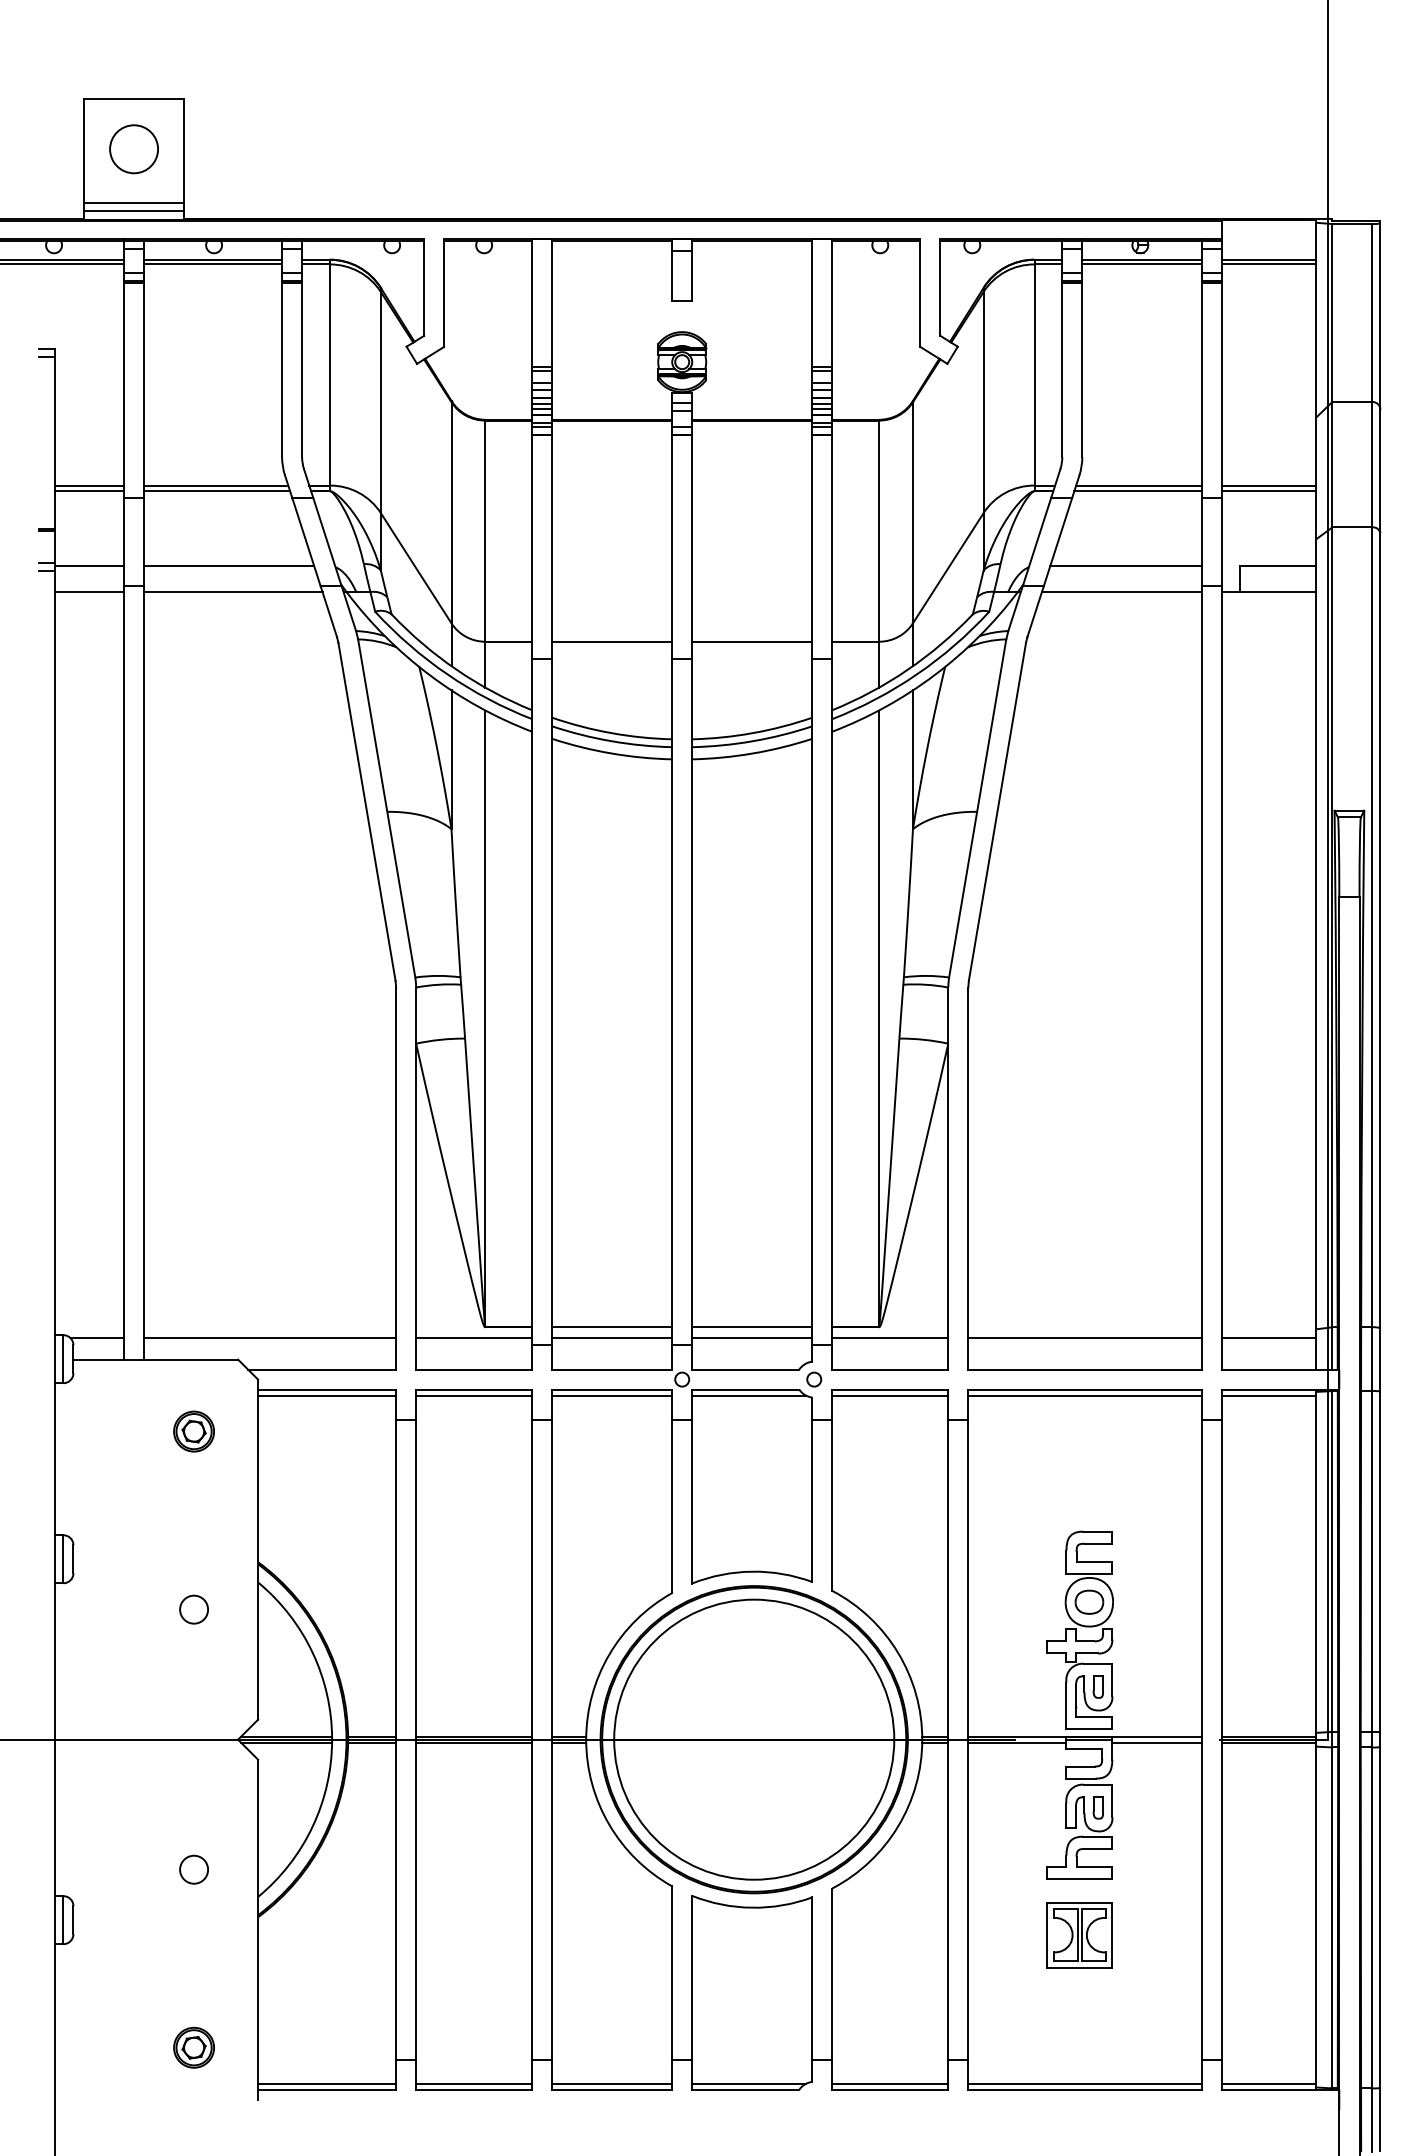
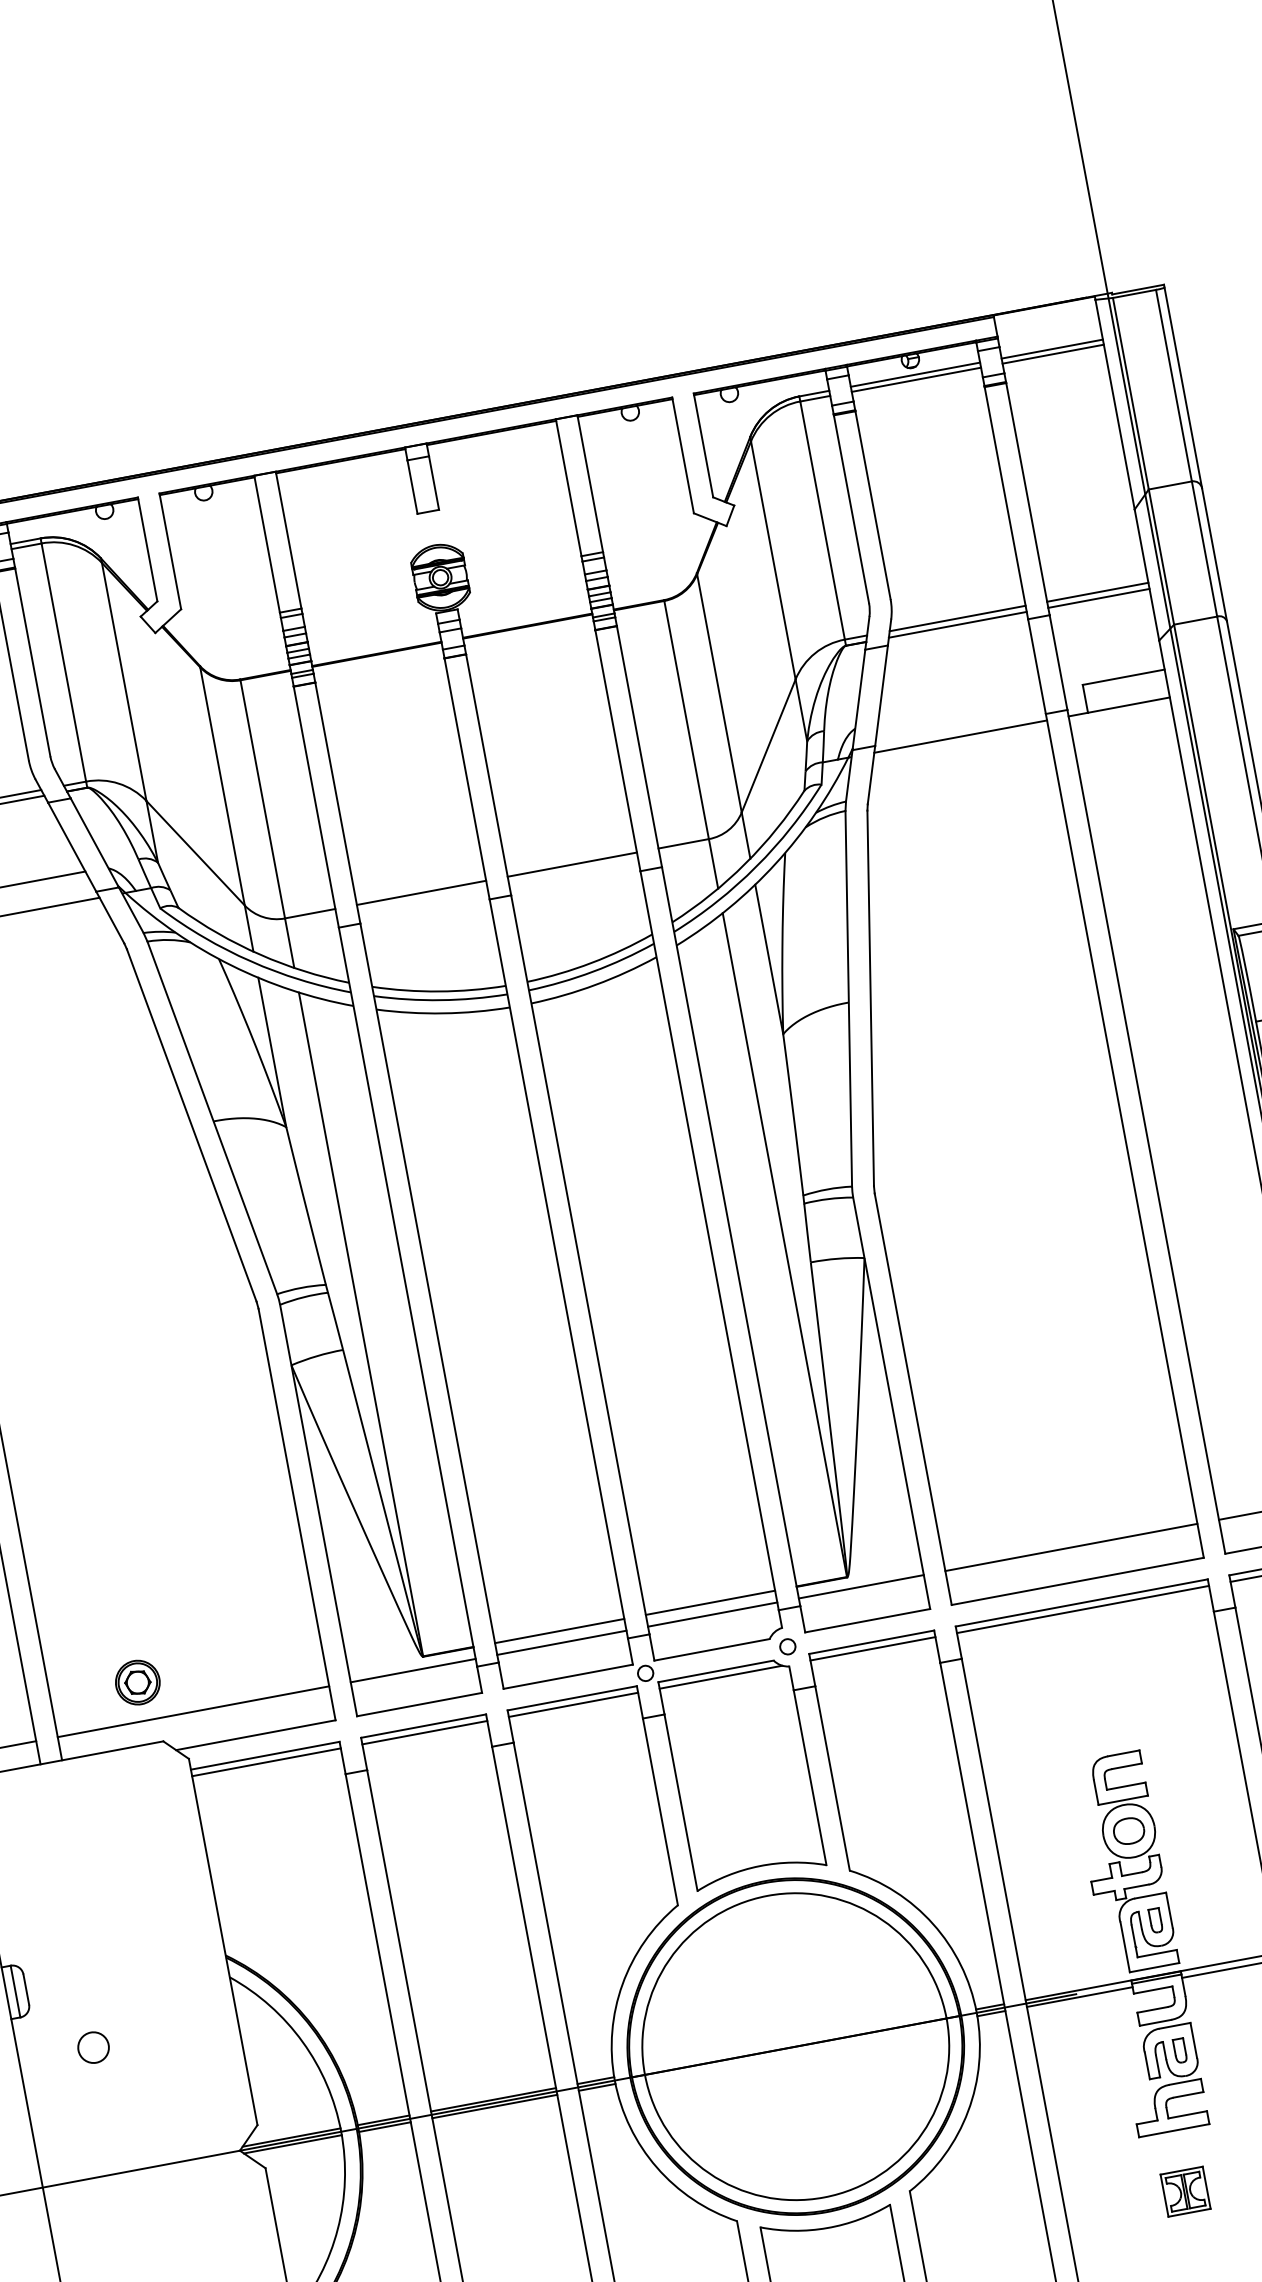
line: (1126, 566) -> (960, 708), removed
part: (193, 1431) -> (137, 1682), moved
circle: (193, 1609) -> (92, 2047), moved
part: (1079, 1935) -> (1185, 2191), size x0.6

